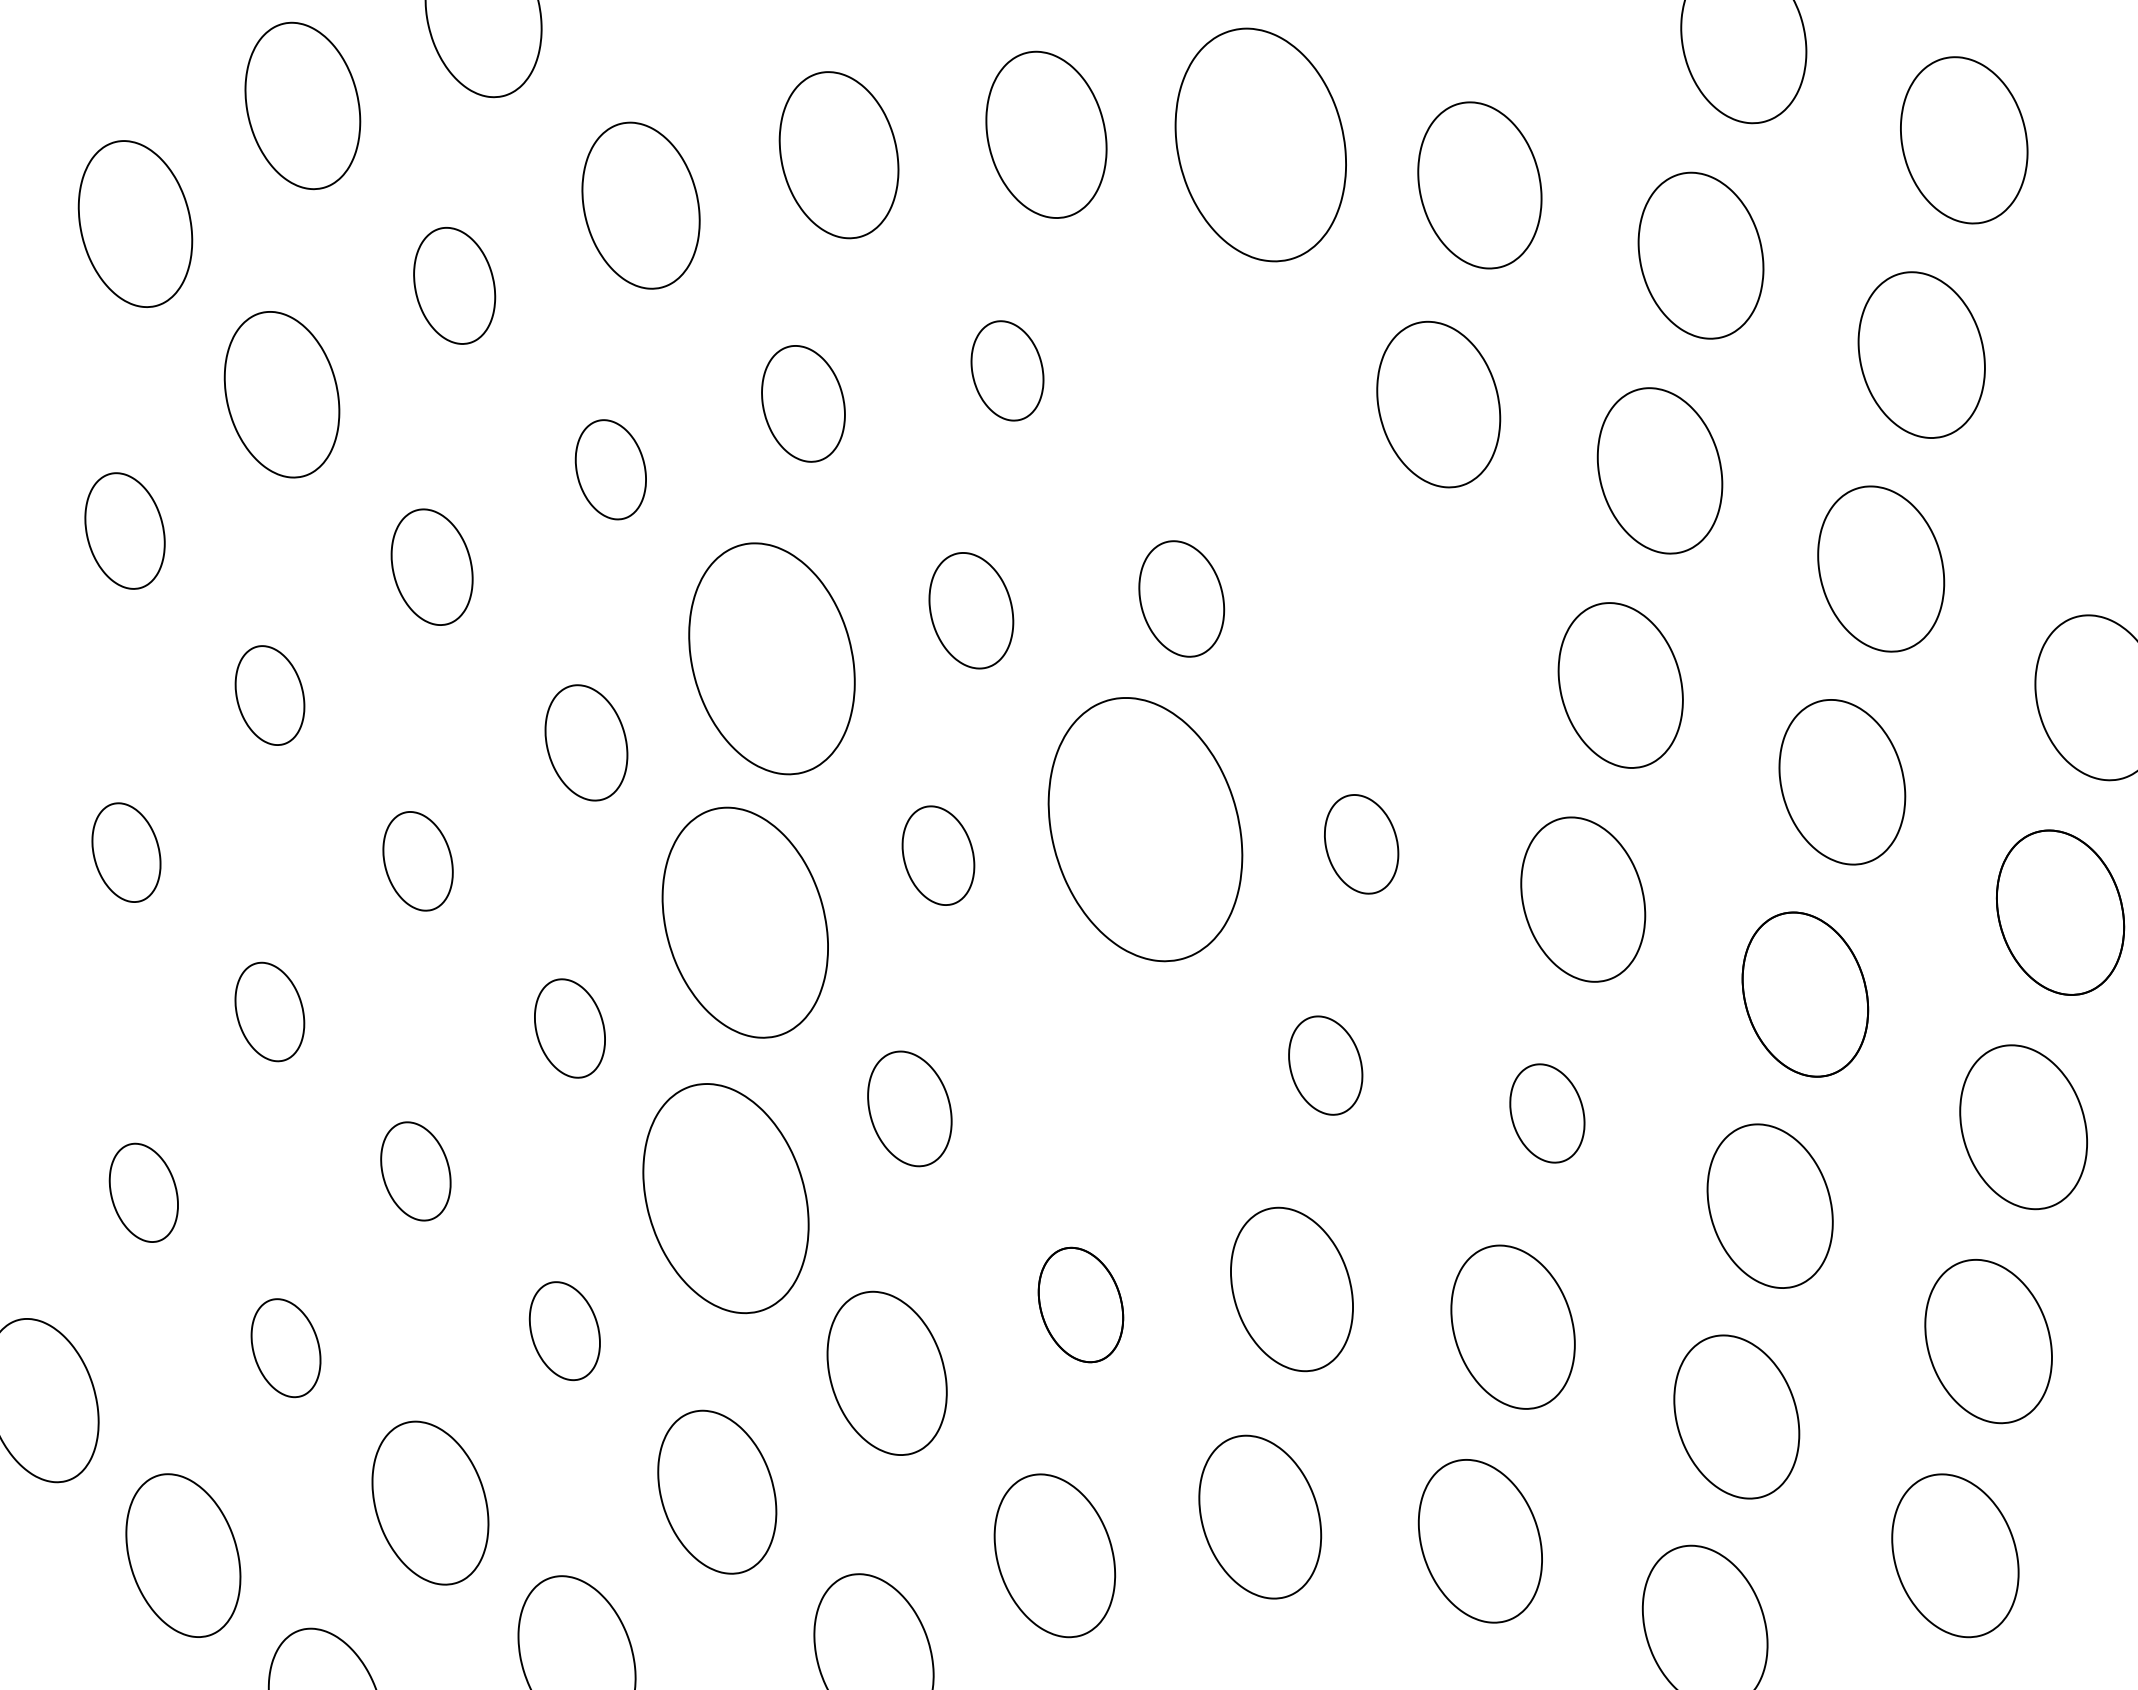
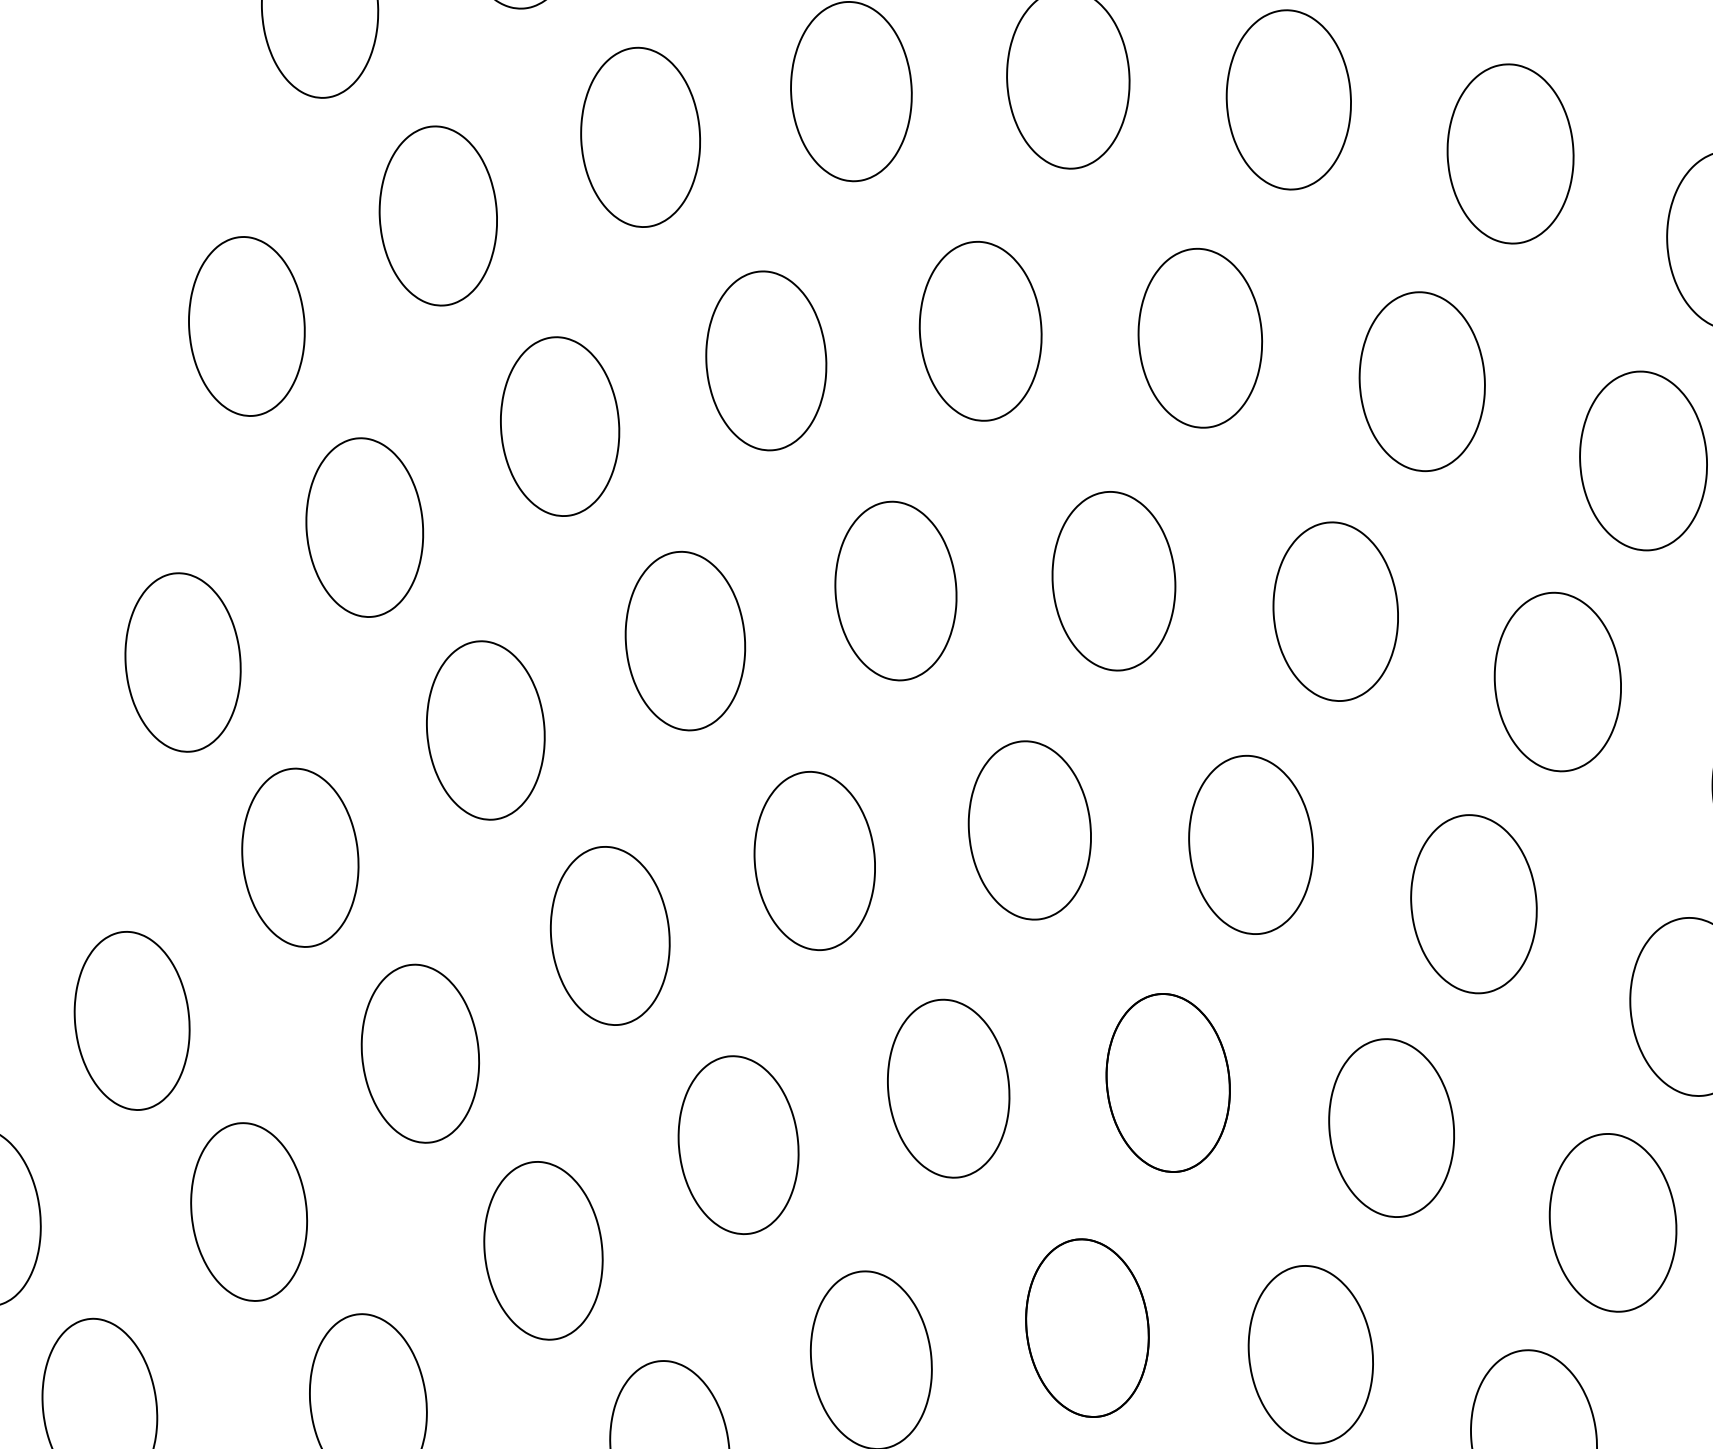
part: (1260, 144) -> (1510, 153), size x0.71
part: (454, 285) -> (640, 137), size x1.43
part: (1007, 370) -> (1200, 337), size x1.67
part: (1219, 370) -> (1421, 380), added
part: (803, 403) -> (980, 330), size x1.43
part: (610, 469) -> (765, 360), size x1.67
part: (124, 530) -> (246, 325), size x1.43
part: (431, 566) -> (559, 425), size x1.43
part: (1181, 598) -> (1335, 611), size x1.43
part: (971, 610) -> (1114, 581), size x1.43
part: (1399, 623) -> (1558, 681), added
part: (771, 658) -> (895, 590), size x0.71
part: (269, 695) -> (364, 527), size x1.67
part: (586, 742) -> (685, 640), size x1.43
part: (1144, 829) -> (1250, 844), size x0.62
part: (1361, 844) -> (1473, 904), size x1.67
part: (126, 852) -> (183, 662), size x1.67
part: (938, 855) -> (1030, 830), size x1.67
part: (417, 861) -> (485, 730), size x1.67
part: (745, 922) -> (814, 860), size x0.71
part: (269, 1011) -> (300, 857), size x1.67
part: (569, 1028) -> (609, 935), size x1.67
part: (1111, 1064) -> (1168, 1083), added
part: (1325, 1065) -> (1391, 1127), size x1.67
part: (909, 1108) -> (948, 1088), size x1.43
part: (1547, 1113) -> (1613, 1222), size x1.67
part: (415, 1171) -> (420, 1053), size x1.67
part: (143, 1192) -> (131, 1020), size x1.67
part: (725, 1198) -> (738, 1144), size x0.71
part: (1080, 1304) -> (1087, 1327), size x1.43
part: (564, 1330) -> (543, 1249), size x1.67
part: (285, 1347) -> (248, 1211), size x1.67

